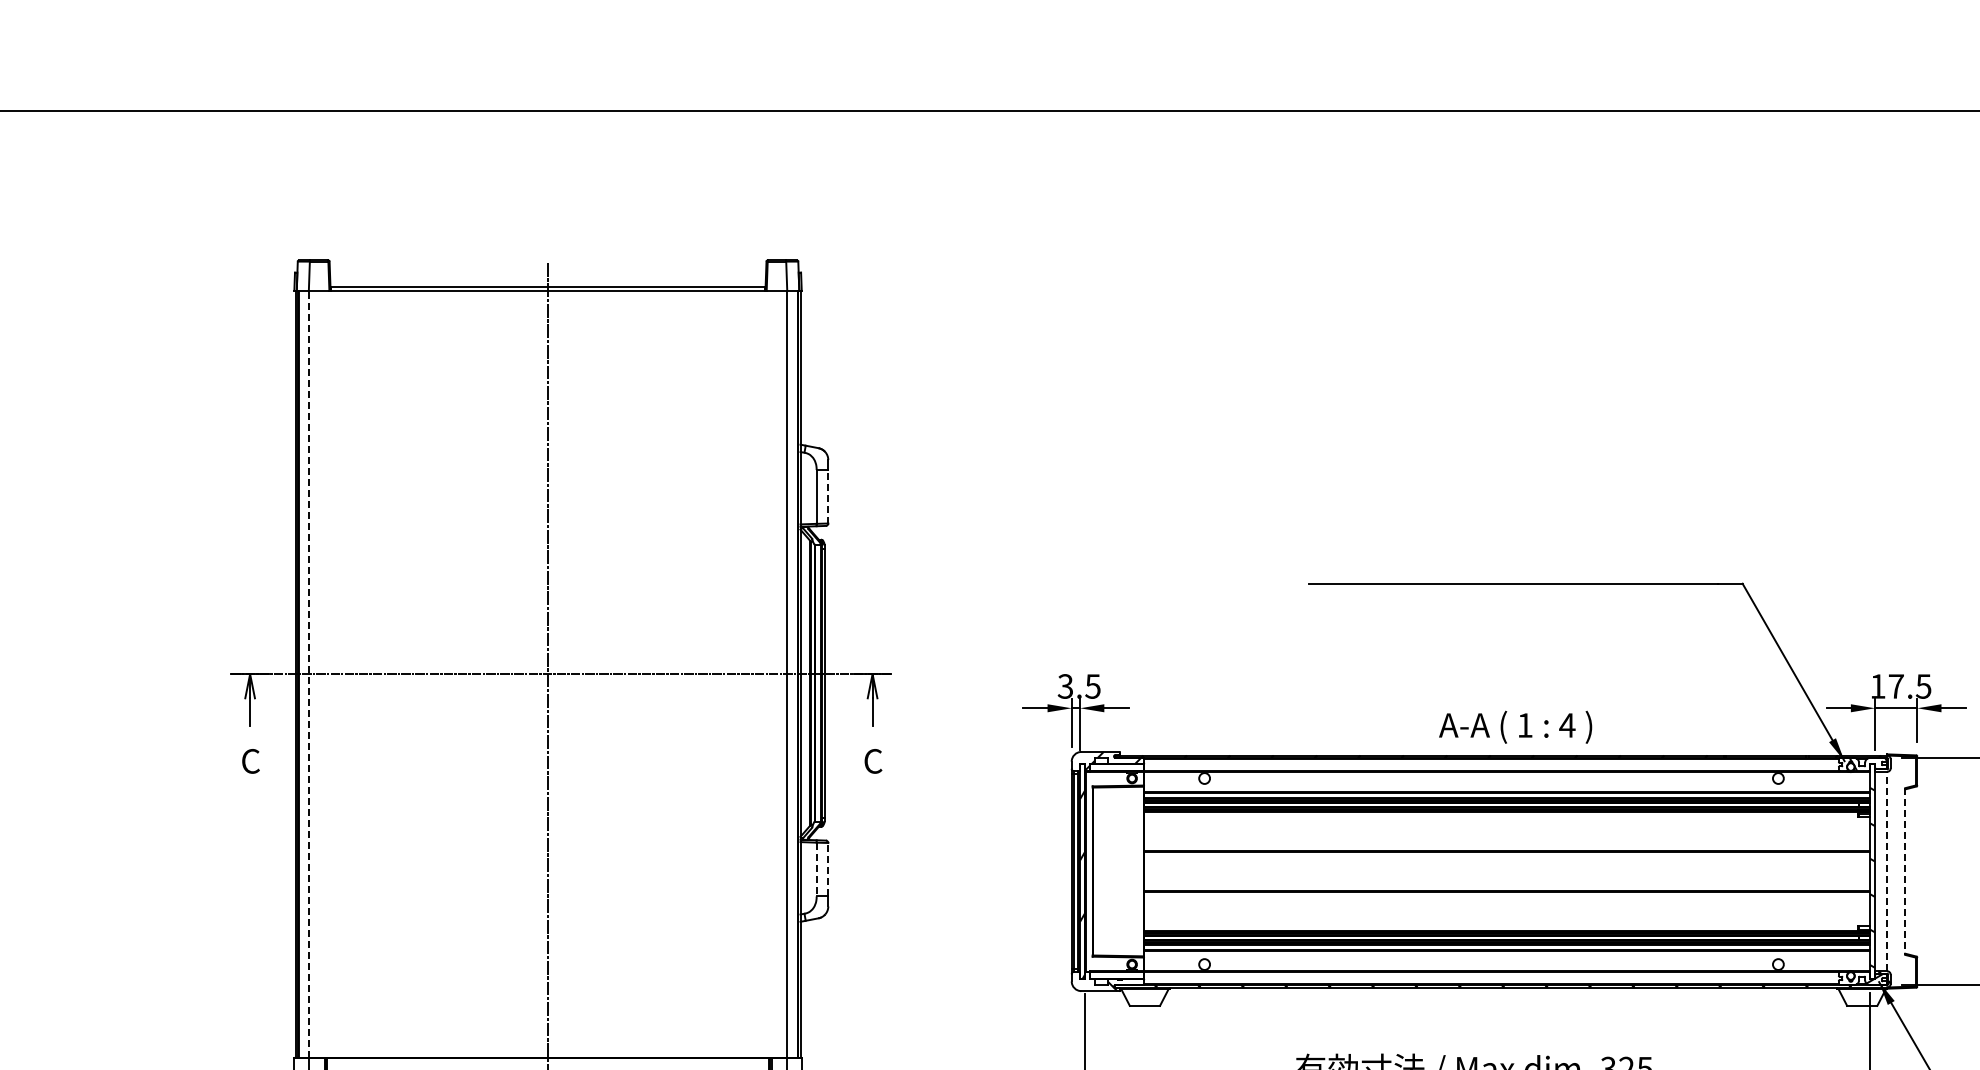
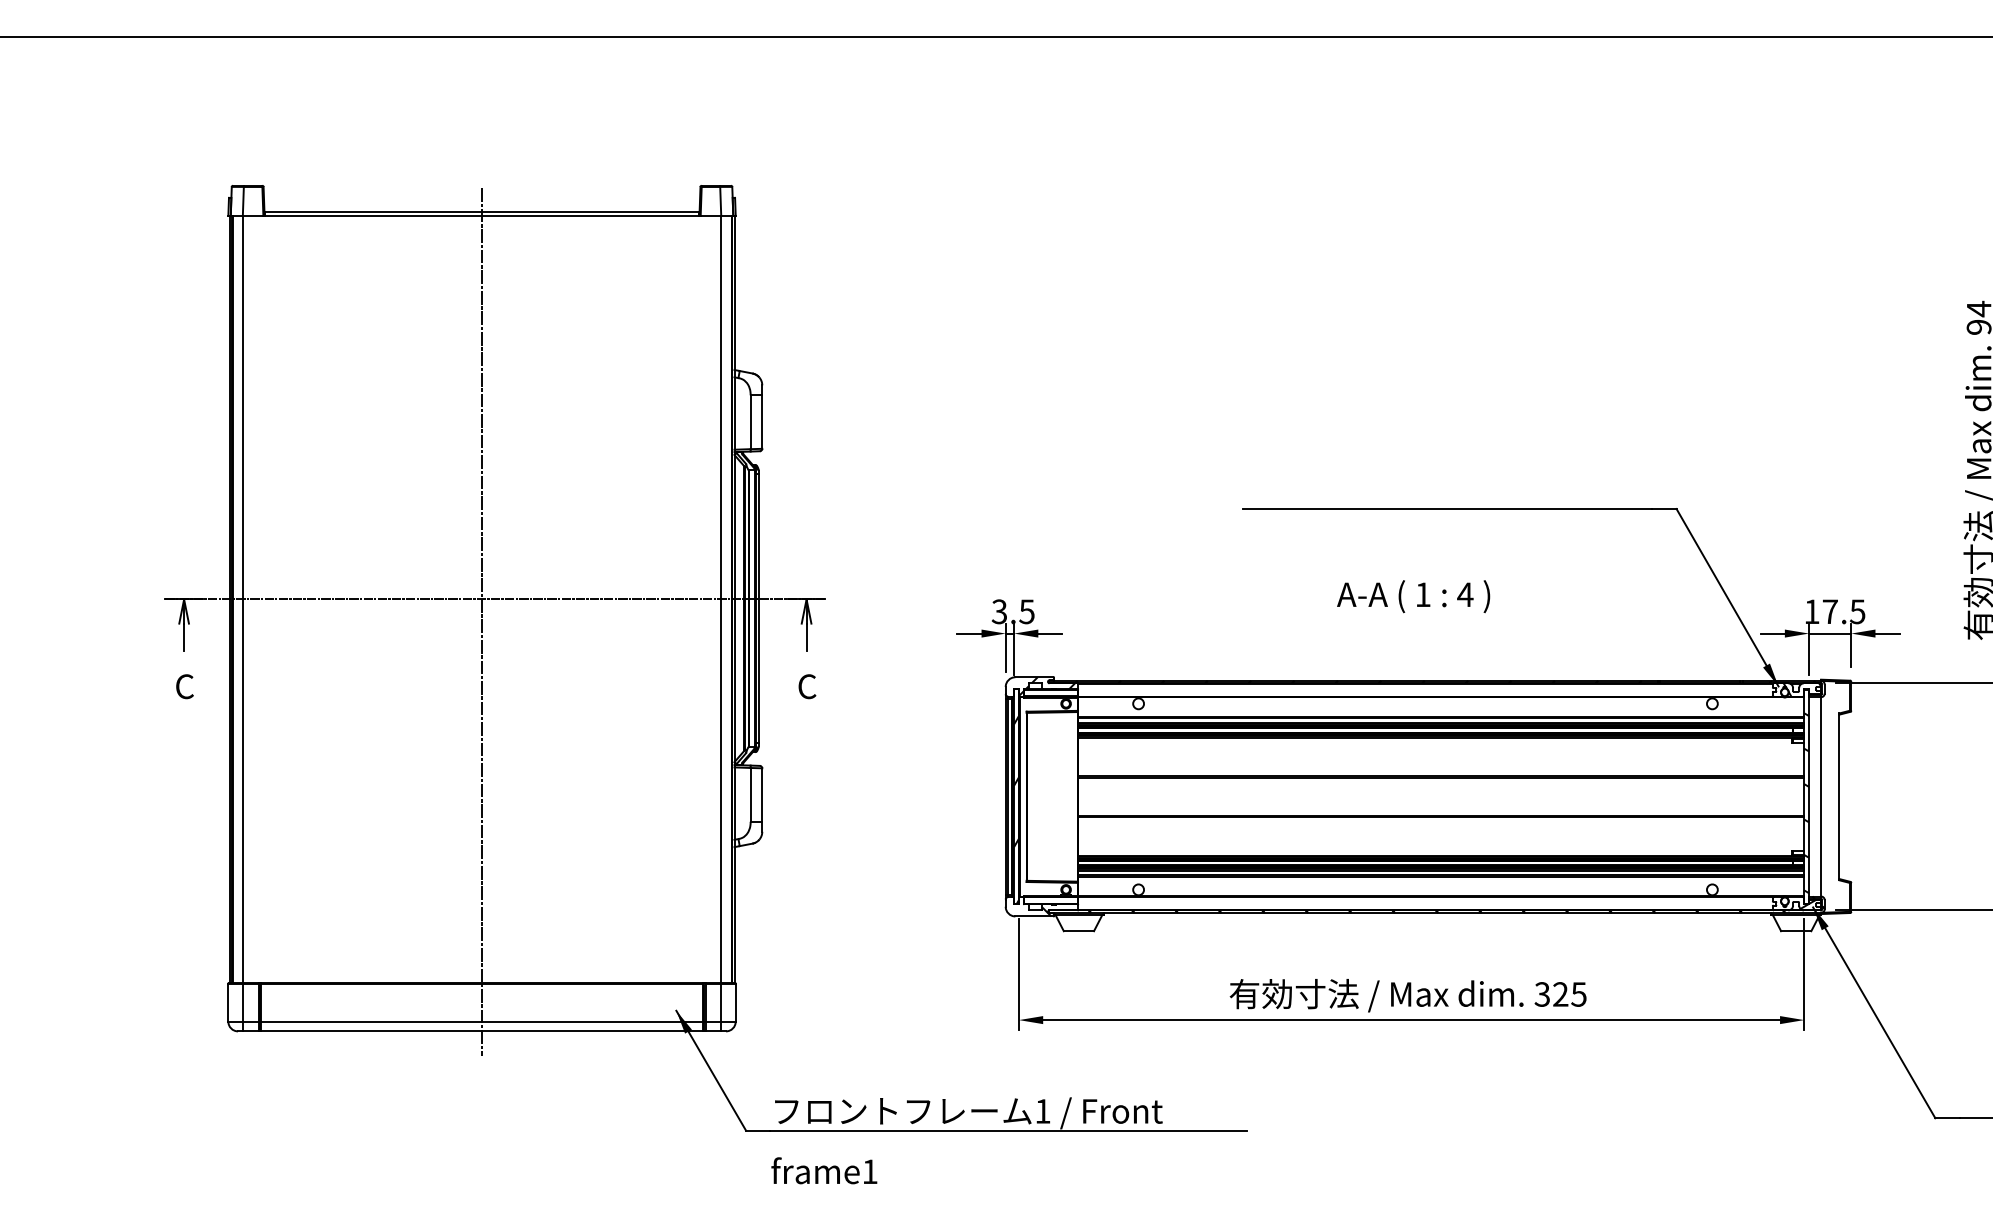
line: (828, 497) -> (762, 422), dashed -> solid
line: (309, 674) -> (243, 599), dashed -> solid
text: (1515, 727) -> (1413, 596), moved
line: (816, 869) -> (750, 794), dashed -> solid
line: (828, 870) -> (762, 795), dashed -> solid
line: (1887, 871) -> (1821, 796), dashed -> solid
line: (1905, 872) -> (1839, 797), dashed -> solid

